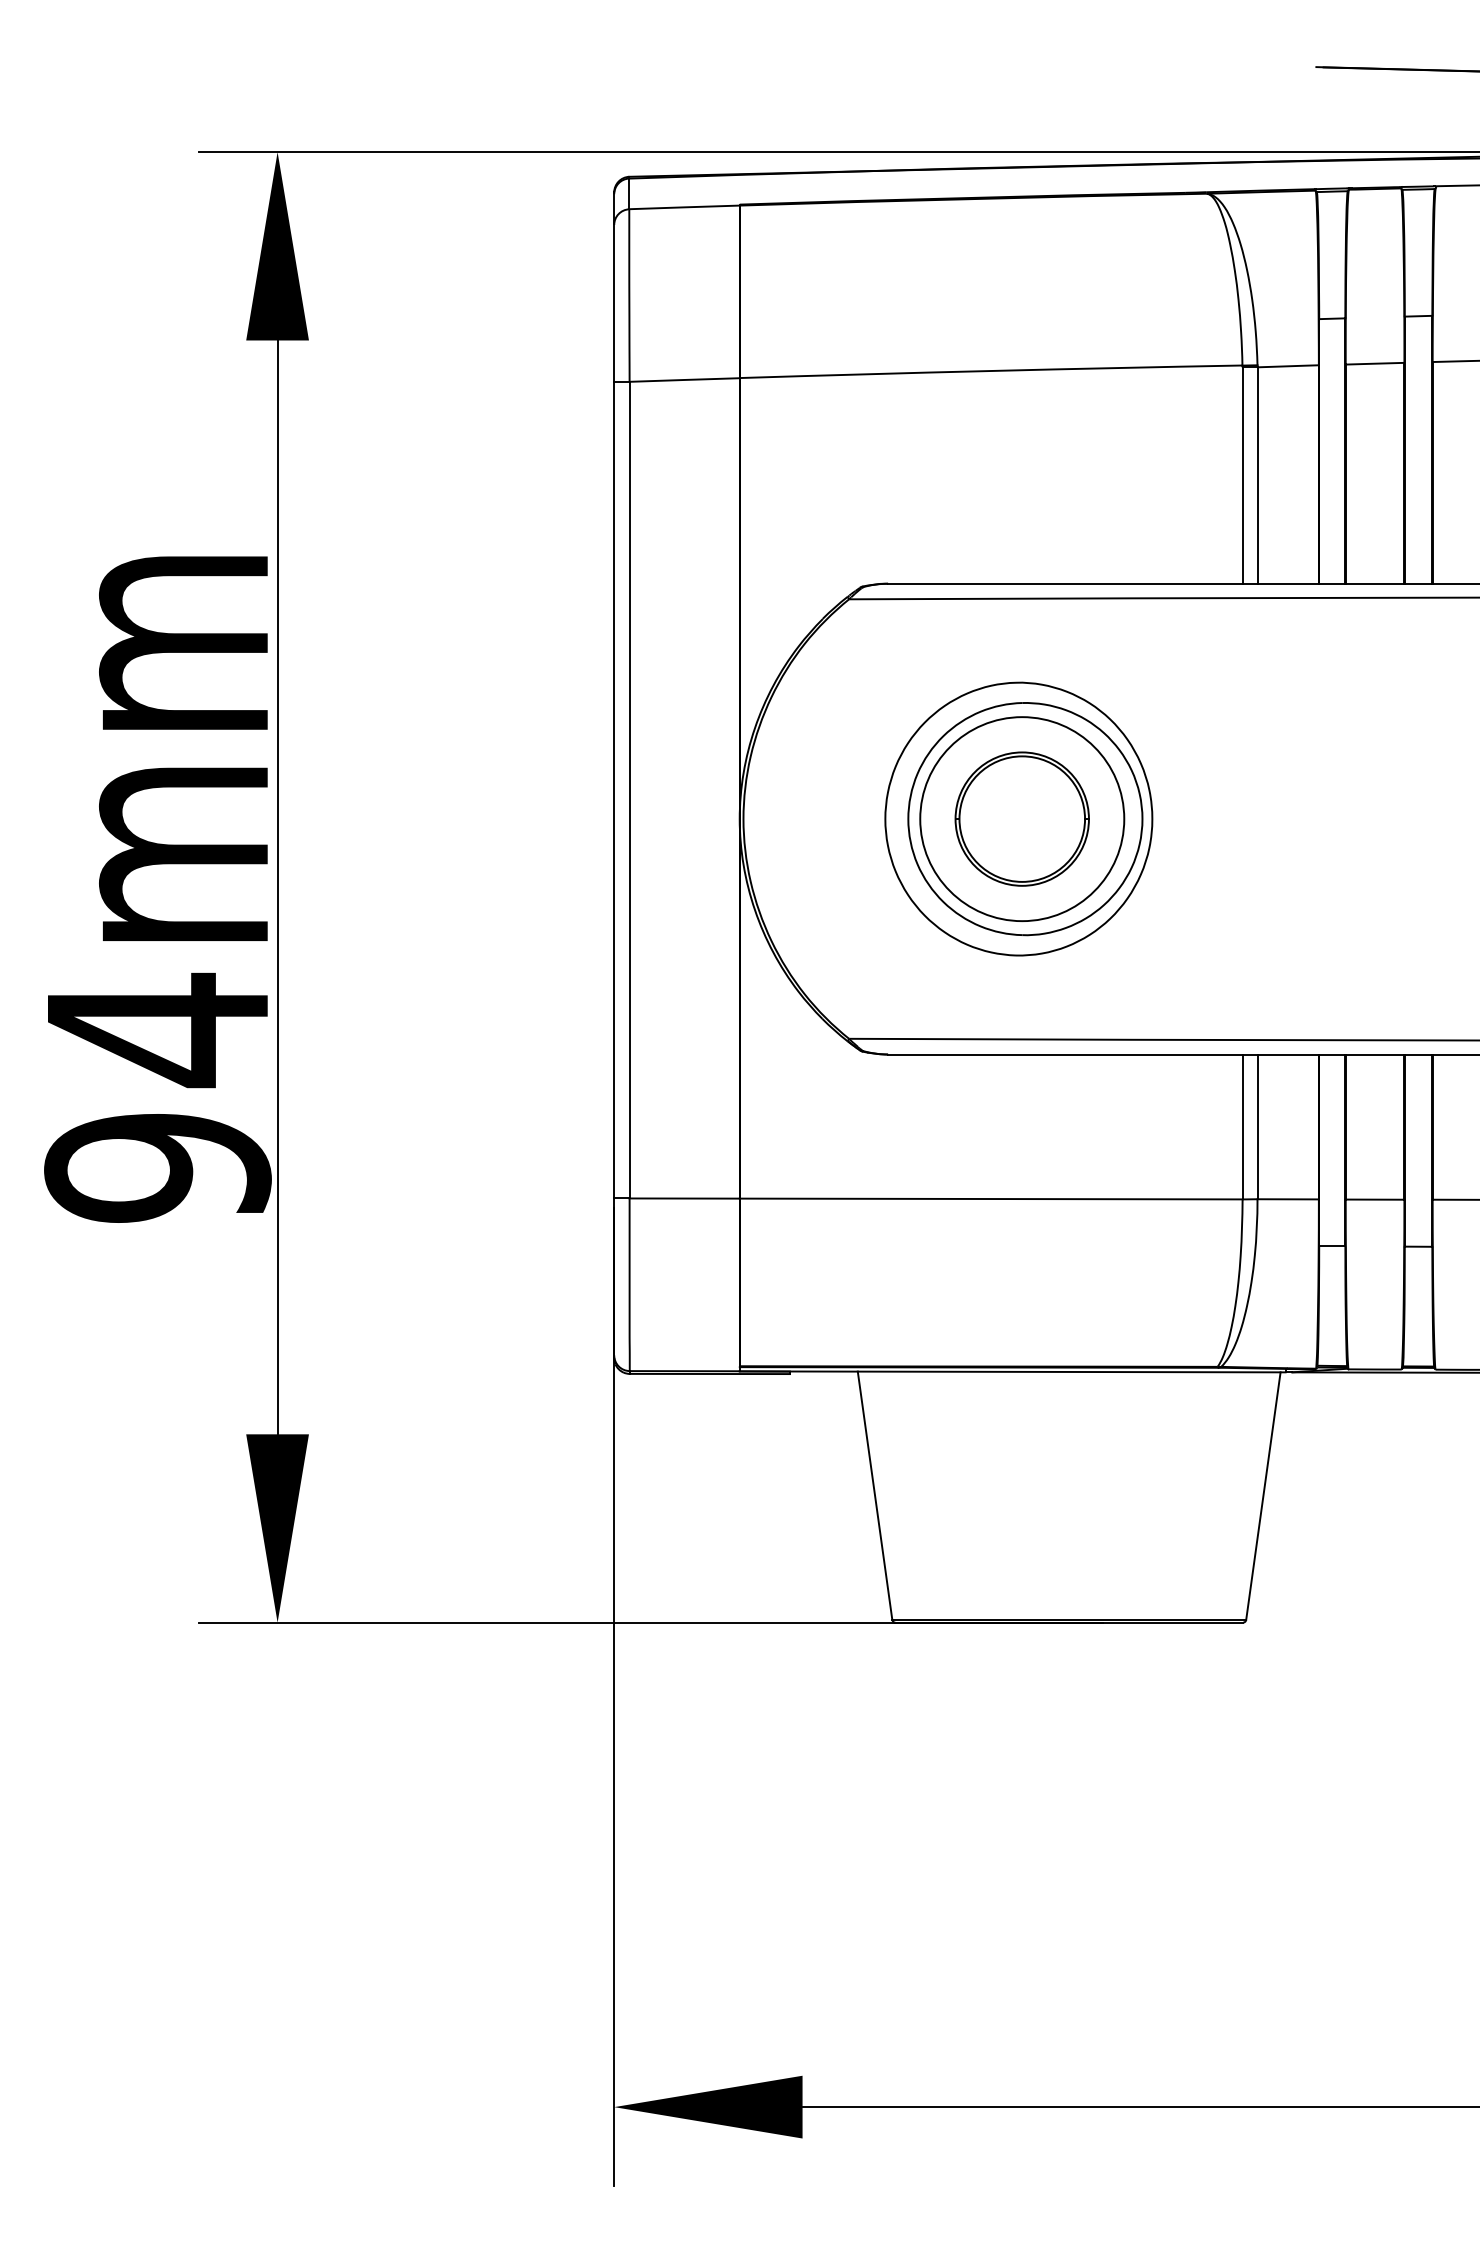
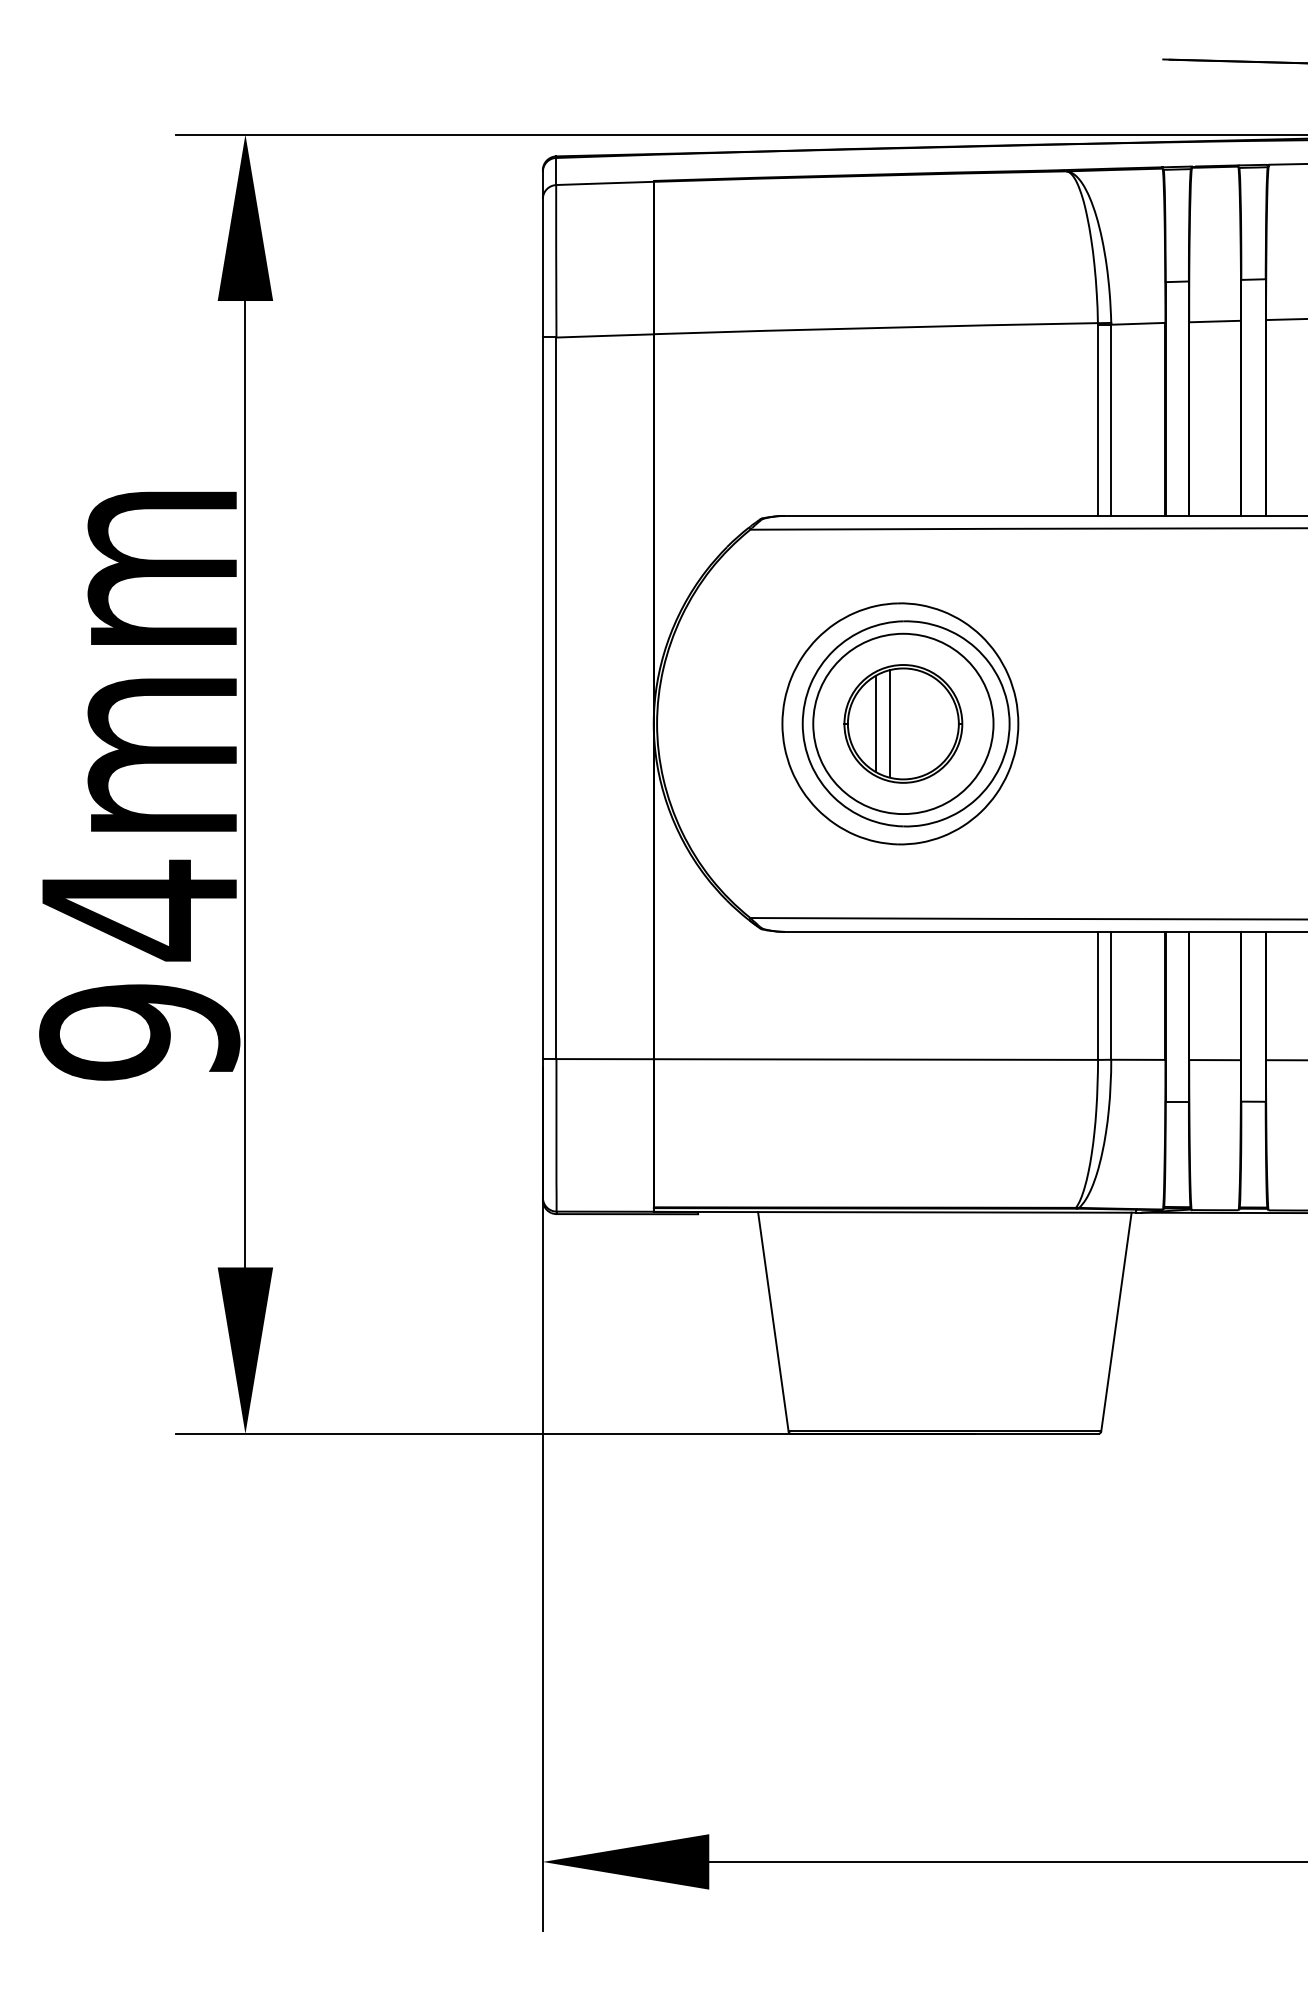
line: (990, 818) -> (875, 723), added
line: (1006, 818) -> (889, 723), added

